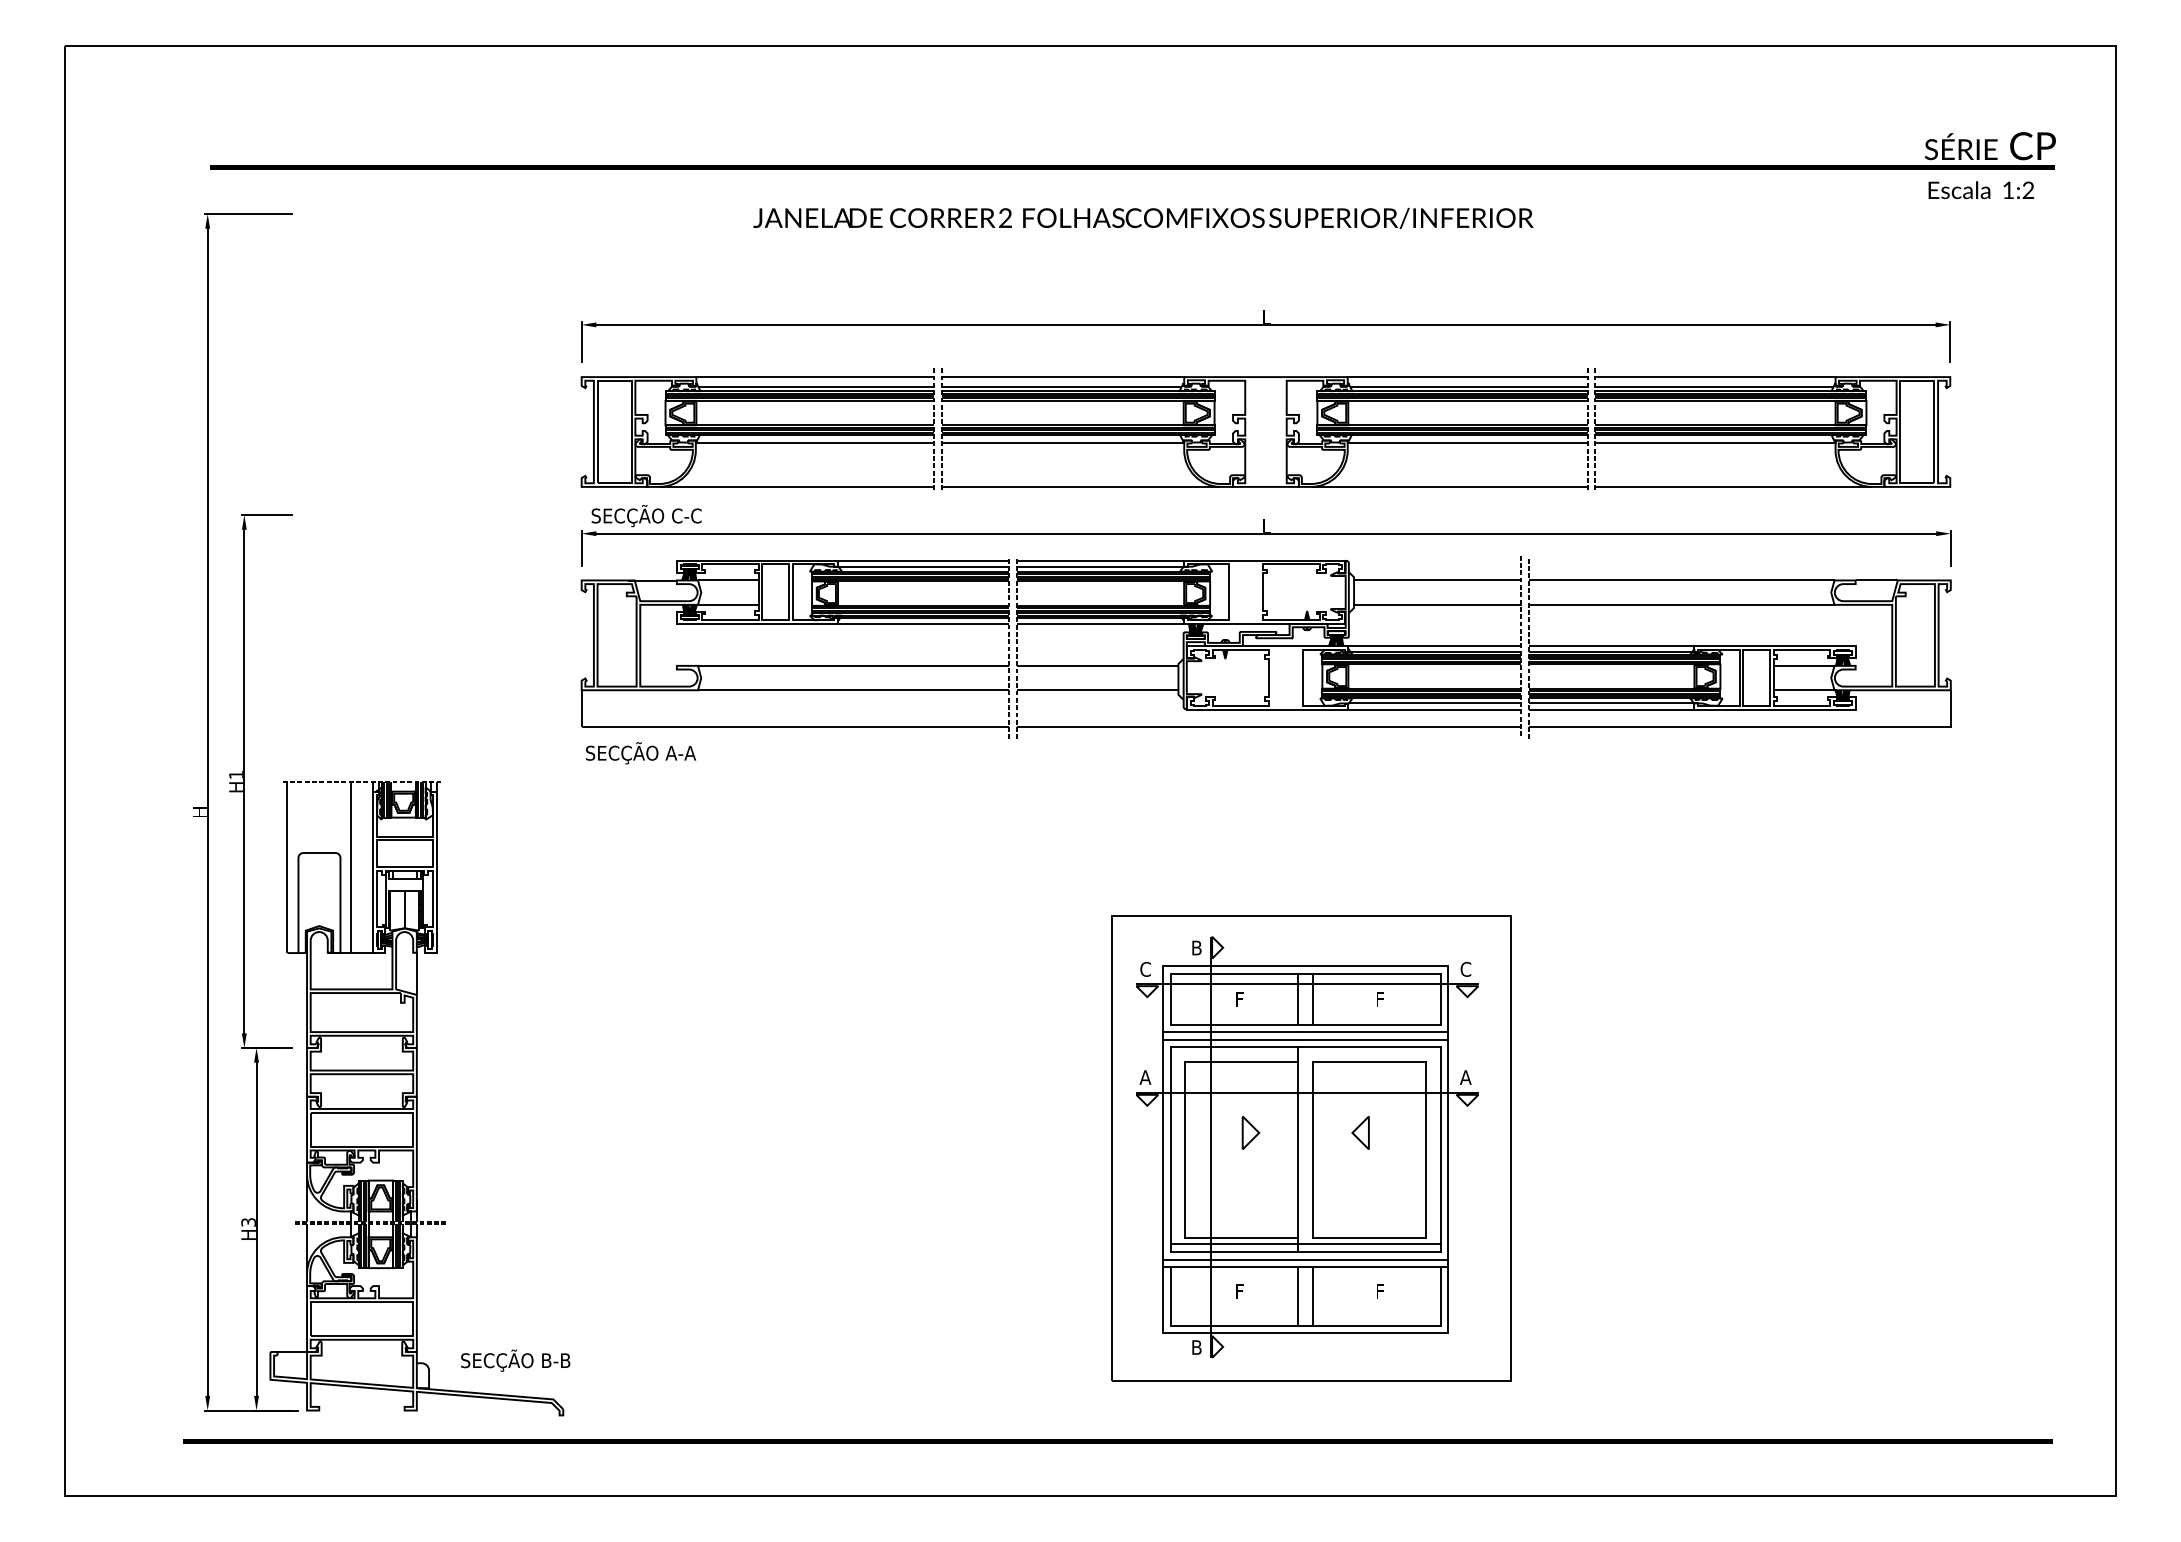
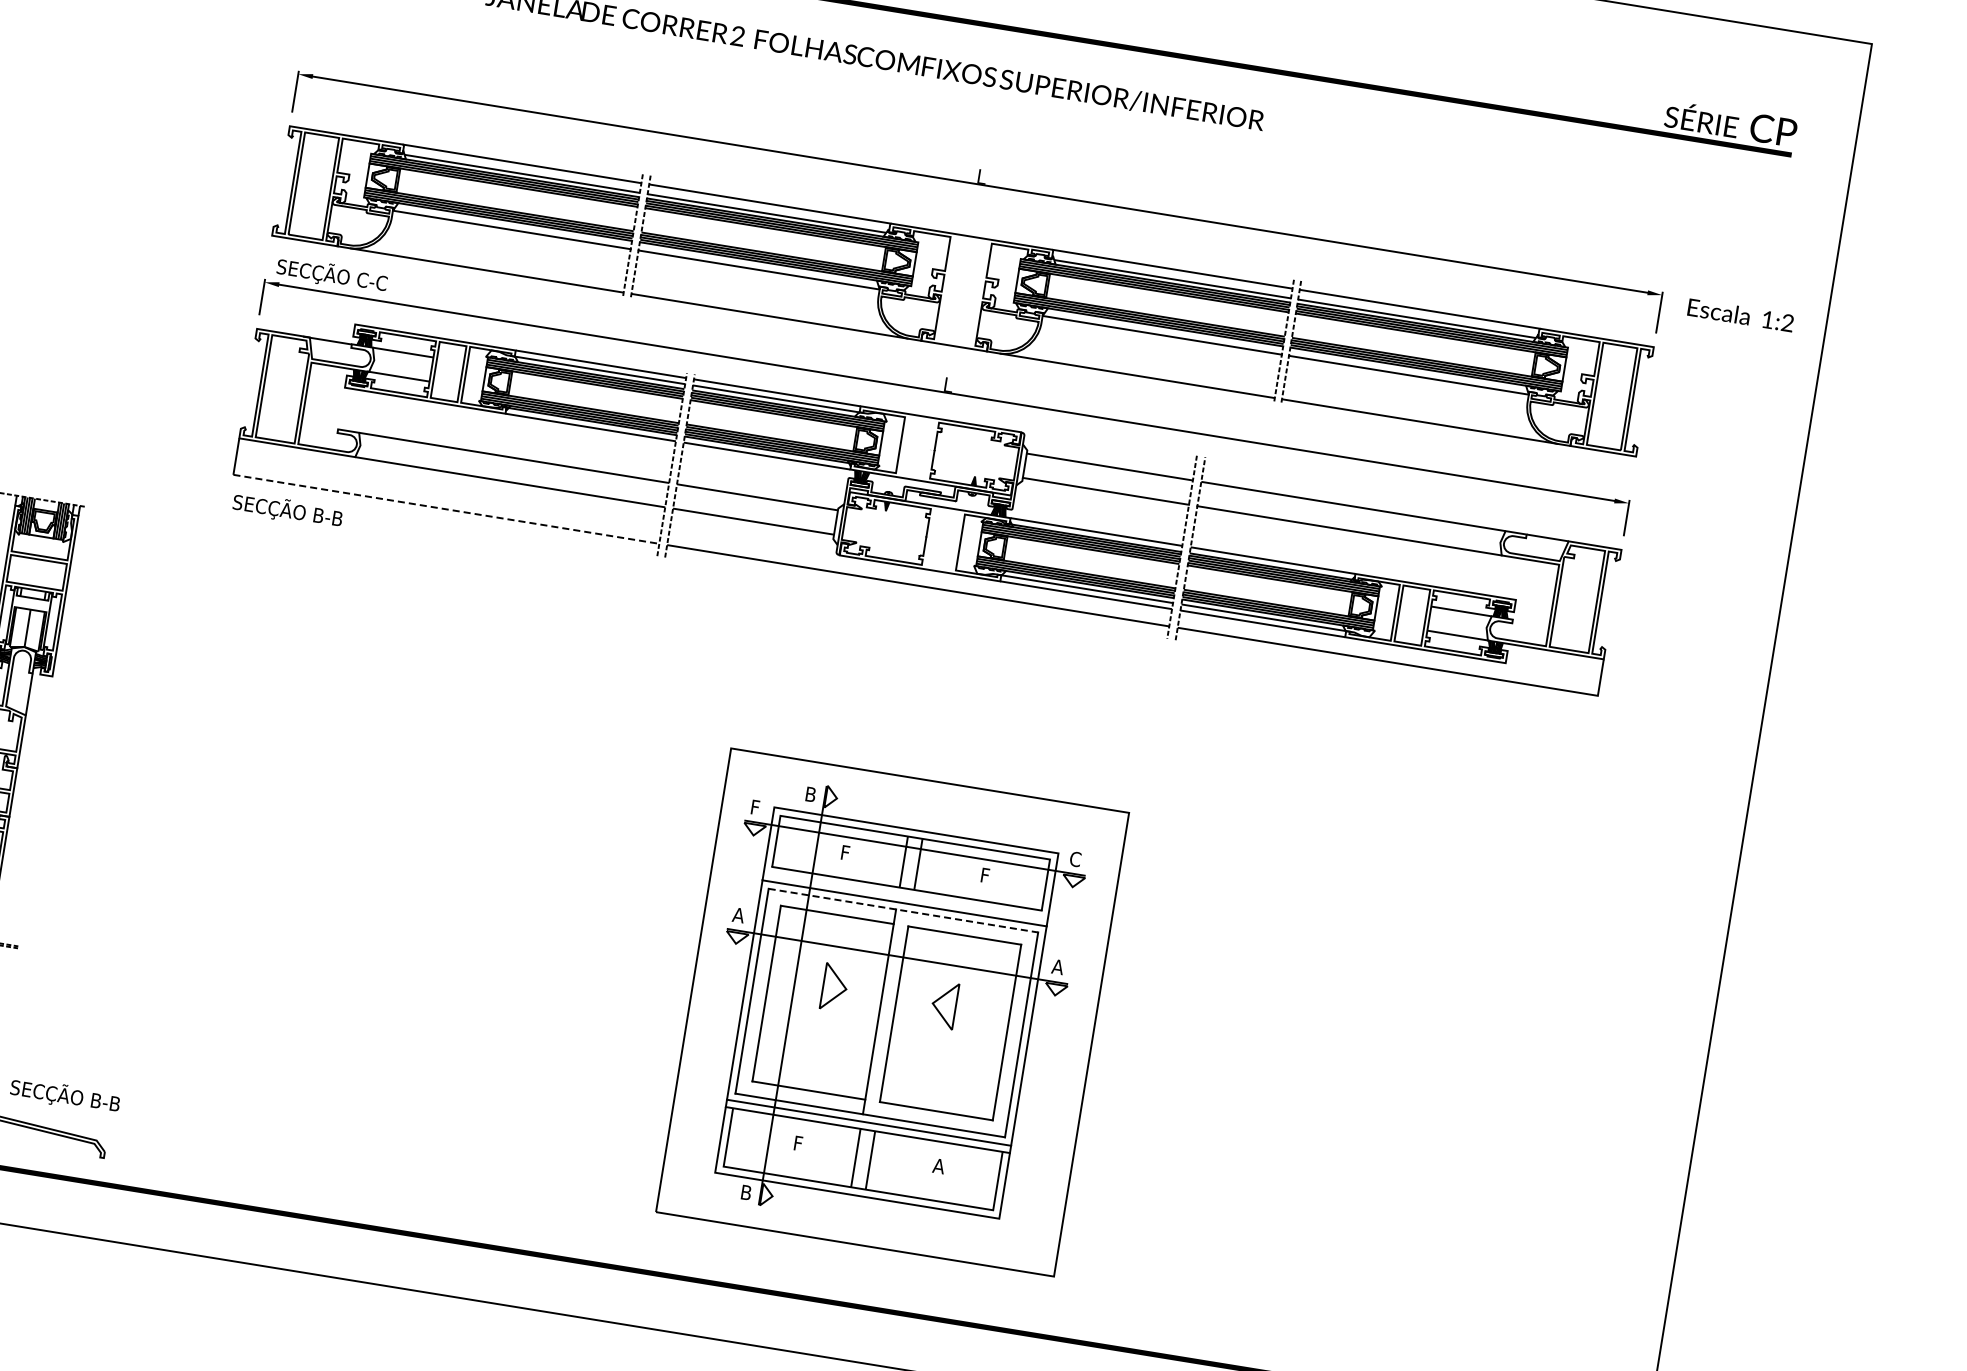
text: (1981, 190) -> (1740, 315), moved
line: (795, 726) -> (446, 508), solid -> dashed
text: (680, 753) -> (327, 517), SECÇÃO A-A -> SECÇÃO B-B
text: (1145, 968) -> (756, 806), C -> F
line: (1305, 1032) -> (905, 896), removed
line: (1306, 1046) -> (904, 910), solid -> dashed
part: (1250, 1132) -> (834, 987), size x1.4
part: (1360, 1132) -> (944, 1004), size x1.4
line: (1305, 1244) -> (871, 1107), removed
text: (1380, 1290) -> (938, 1165), F -> A

